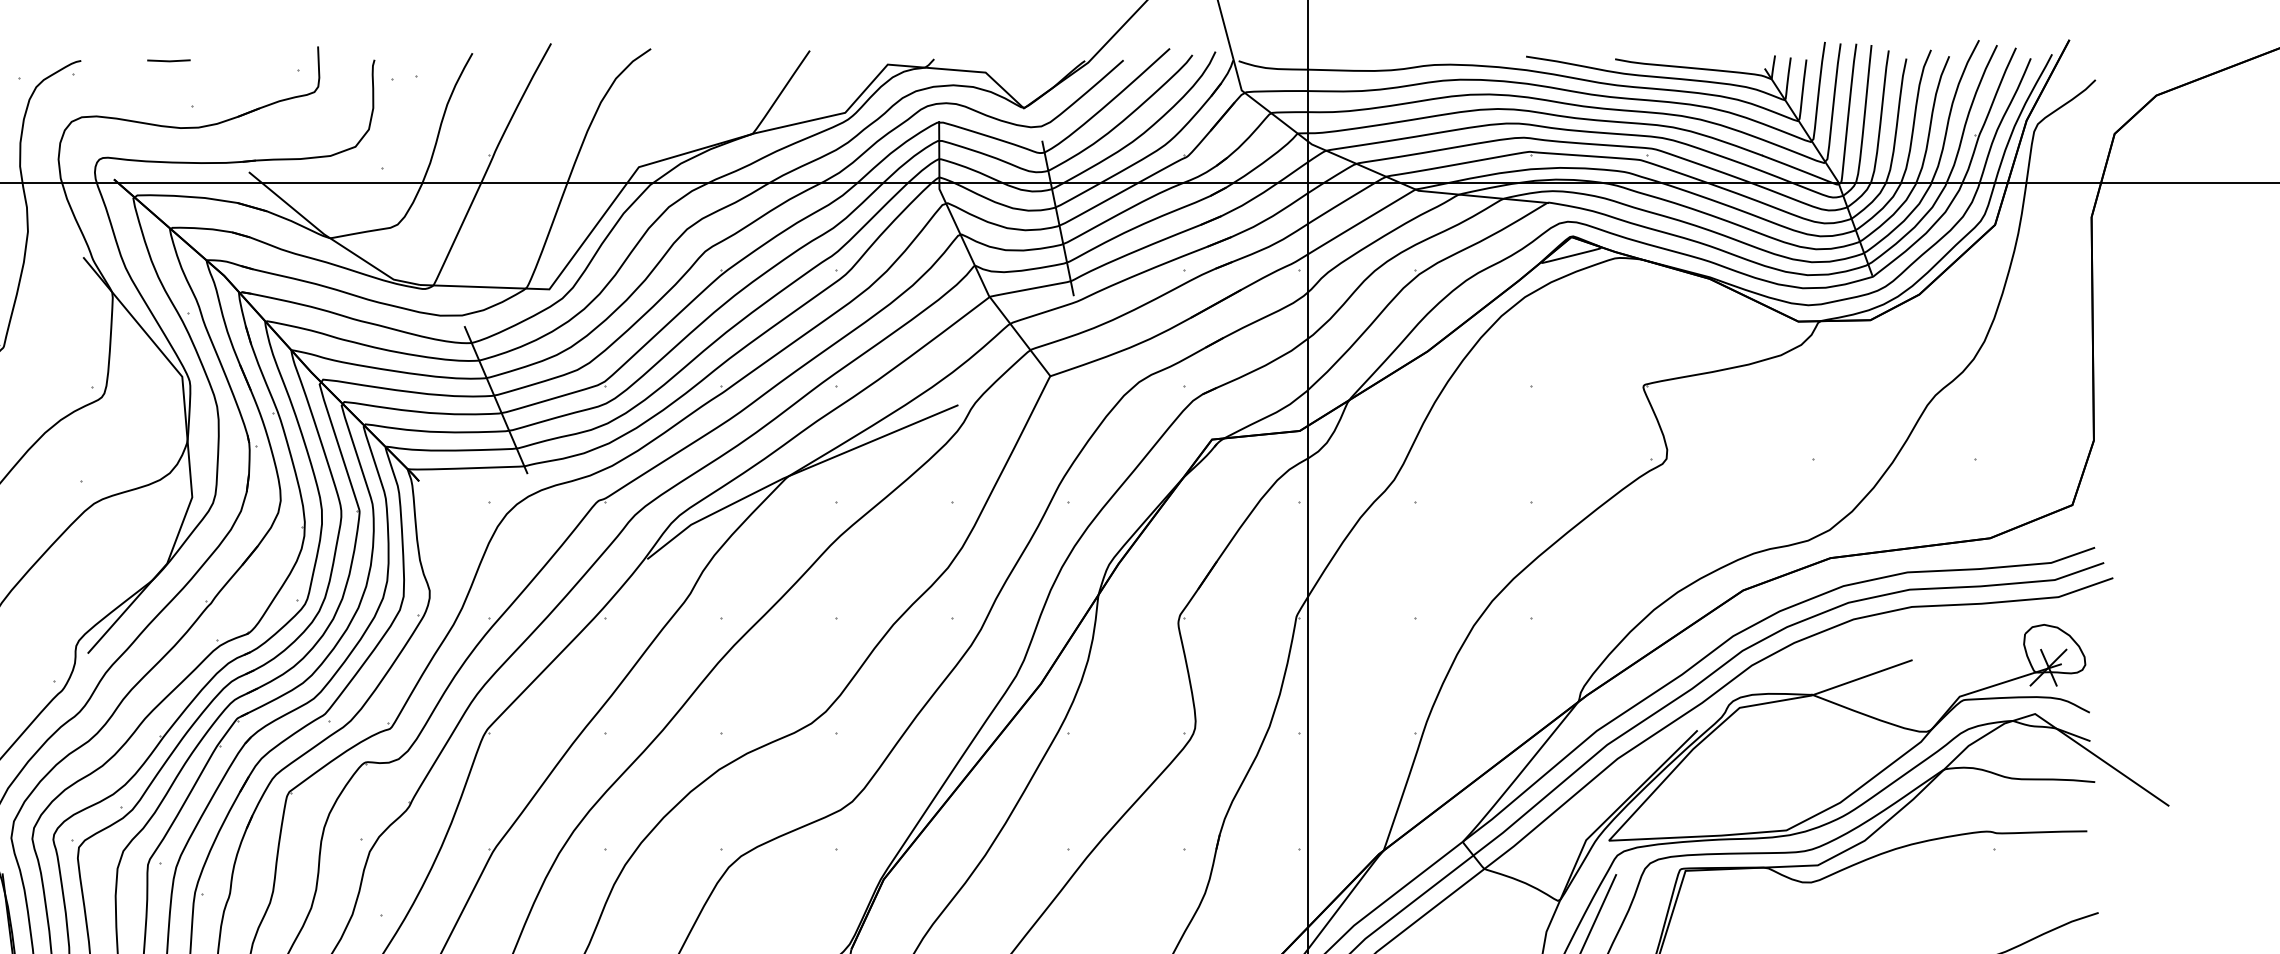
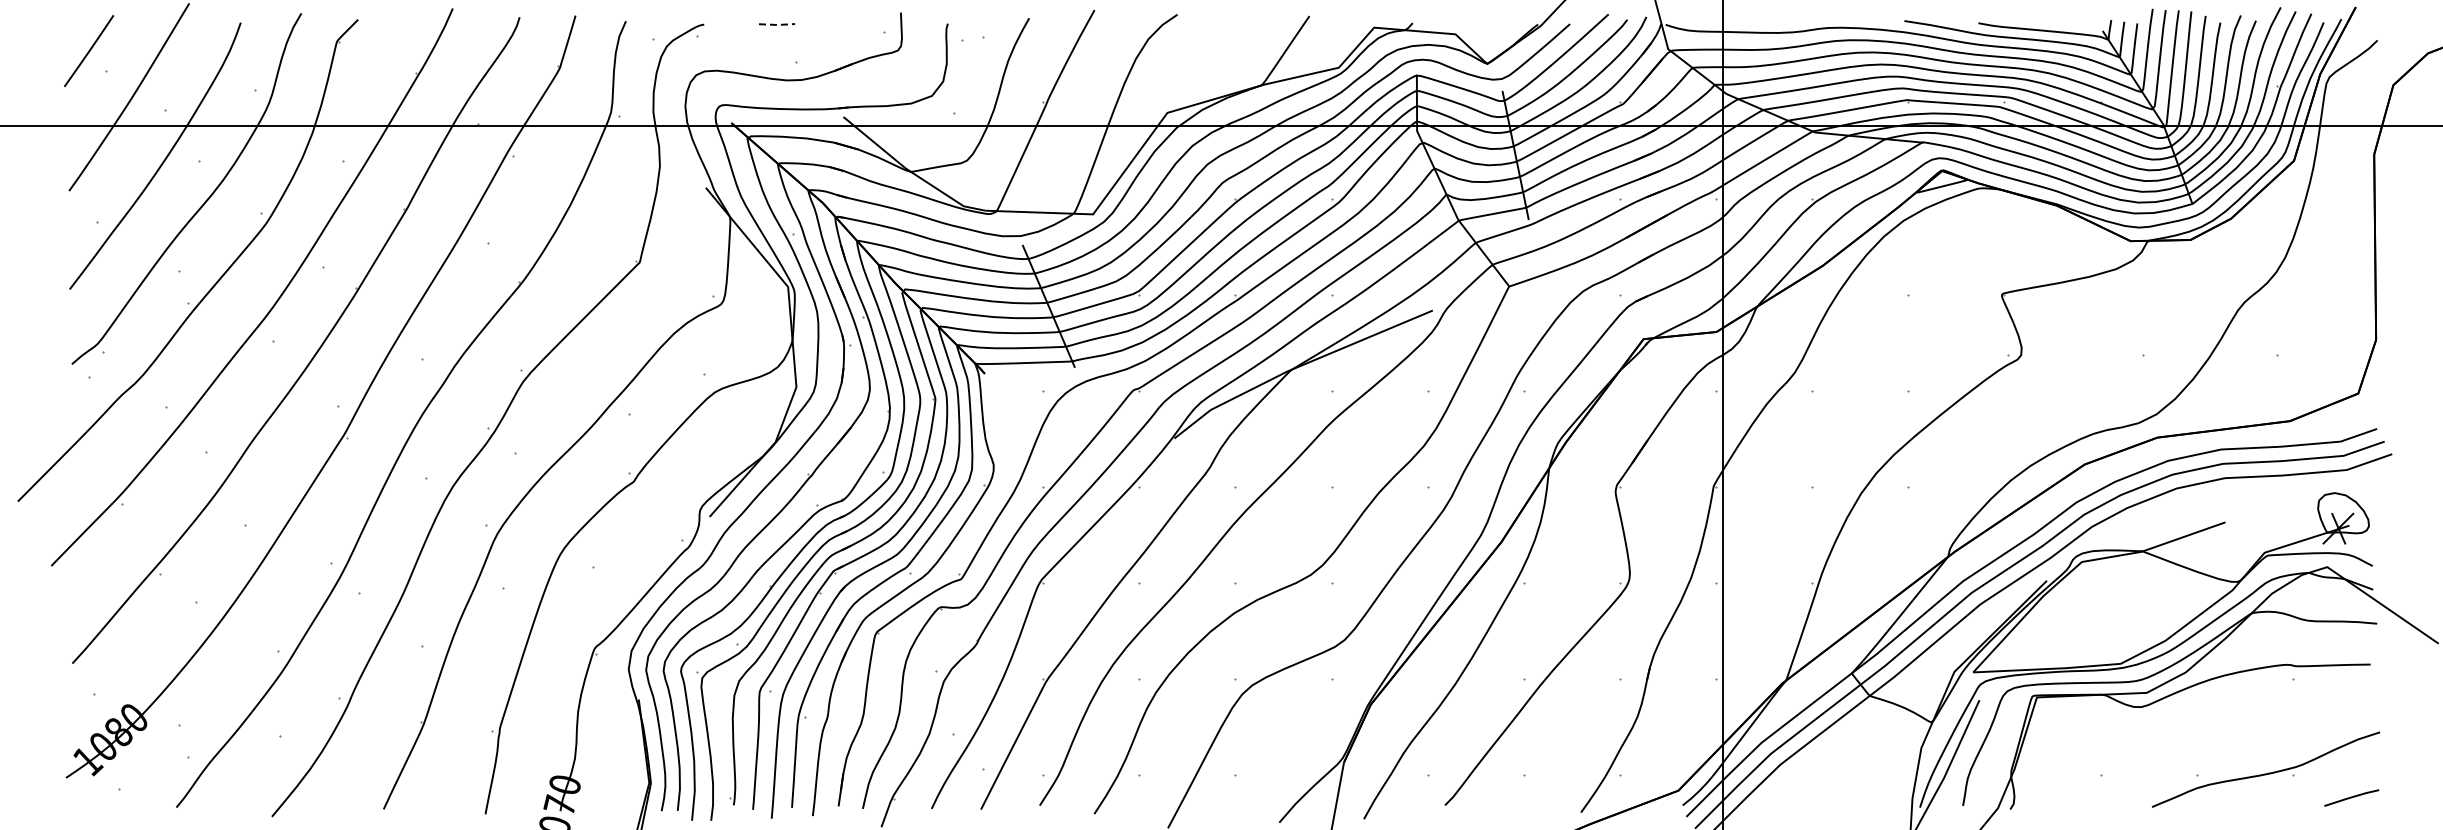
line: (169, 61) -> (777, 25), solid -> dashed

